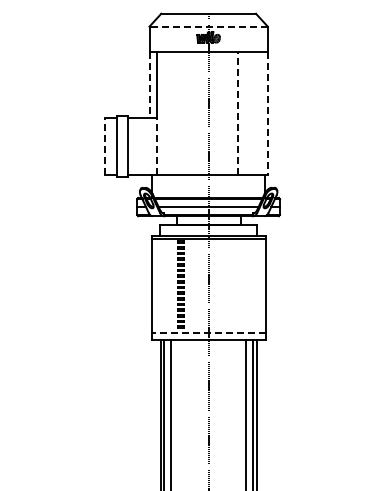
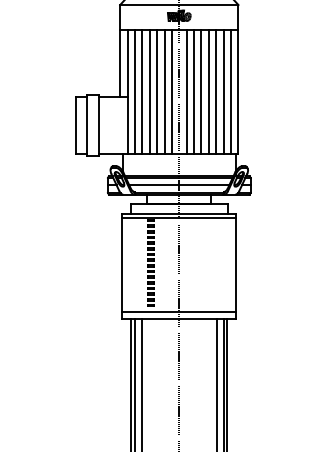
line: (208, 26) -> (179, 4), dashed -> solid
line: (149, 85) -> (120, 63), dashed -> solid
line: (164, 113) -> (135, 91), added
line: (171, 113) -> (142, 91), added
line: (179, 113) -> (150, 91), added
line: (186, 113) -> (157, 91), added
line: (193, 113) -> (164, 91), added
line: (201, 113) -> (172, 91), added
line: (216, 113) -> (187, 91), added
line: (223, 113) -> (194, 91), added
line: (230, 113) -> (201, 91), added
line: (238, 113) -> (209, 91), dashed -> solid
line: (245, 113) -> (216, 91), added
line: (252, 113) -> (223, 91), added
line: (260, 113) -> (231, 91), added
line: (267, 113) -> (238, 91), dashed -> solid
line: (104, 146) -> (75, 124), dashed -> solid
line: (157, 146) -> (128, 124), dashed -> solid
line: (208, 333) -> (179, 311), dashed -> solid

